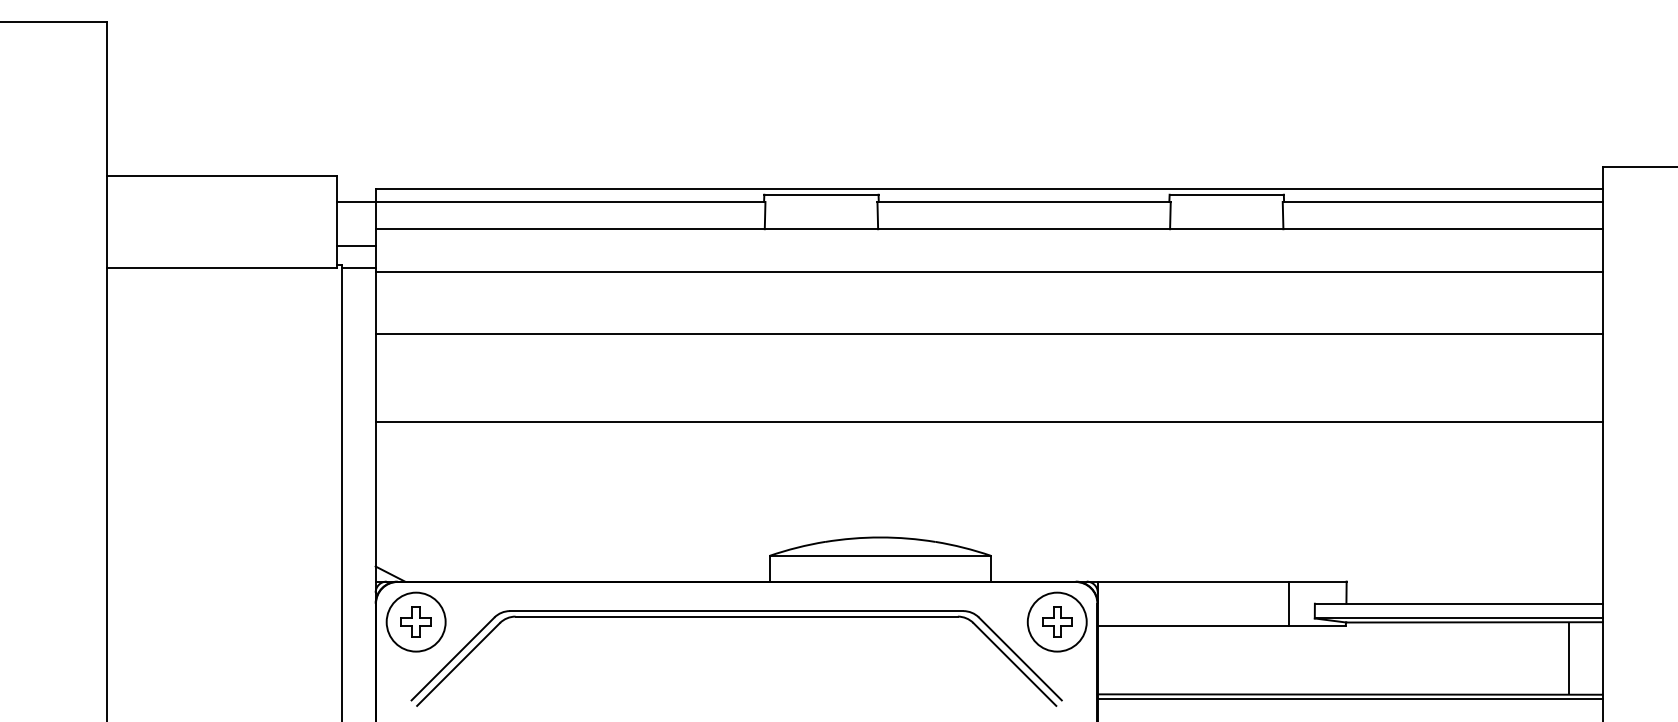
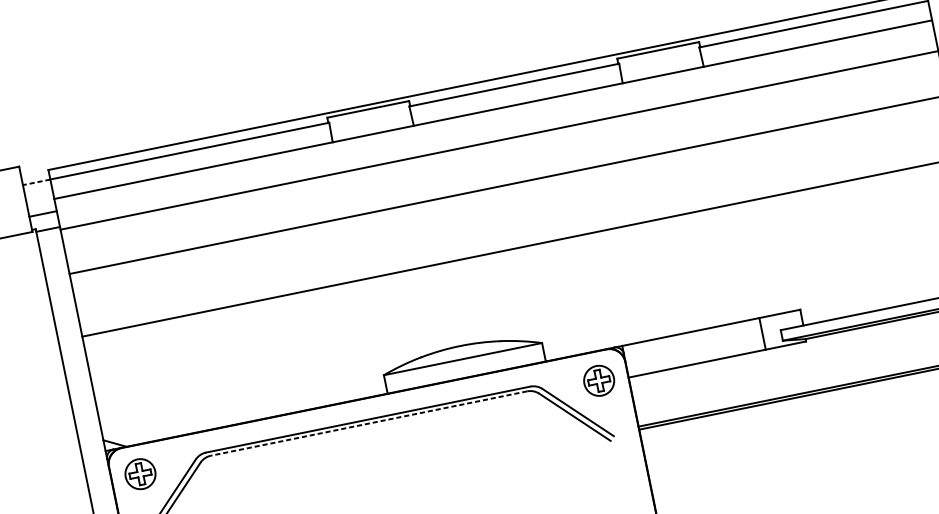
line: (355, 202) -> (36, 182), solid -> dashed
line: (736, 616) -> (368, 423), solid -> dashed
circle: (415, 621) -> (139, 473), size x0.7
circle: (1056, 621) -> (598, 380), size x0.7

